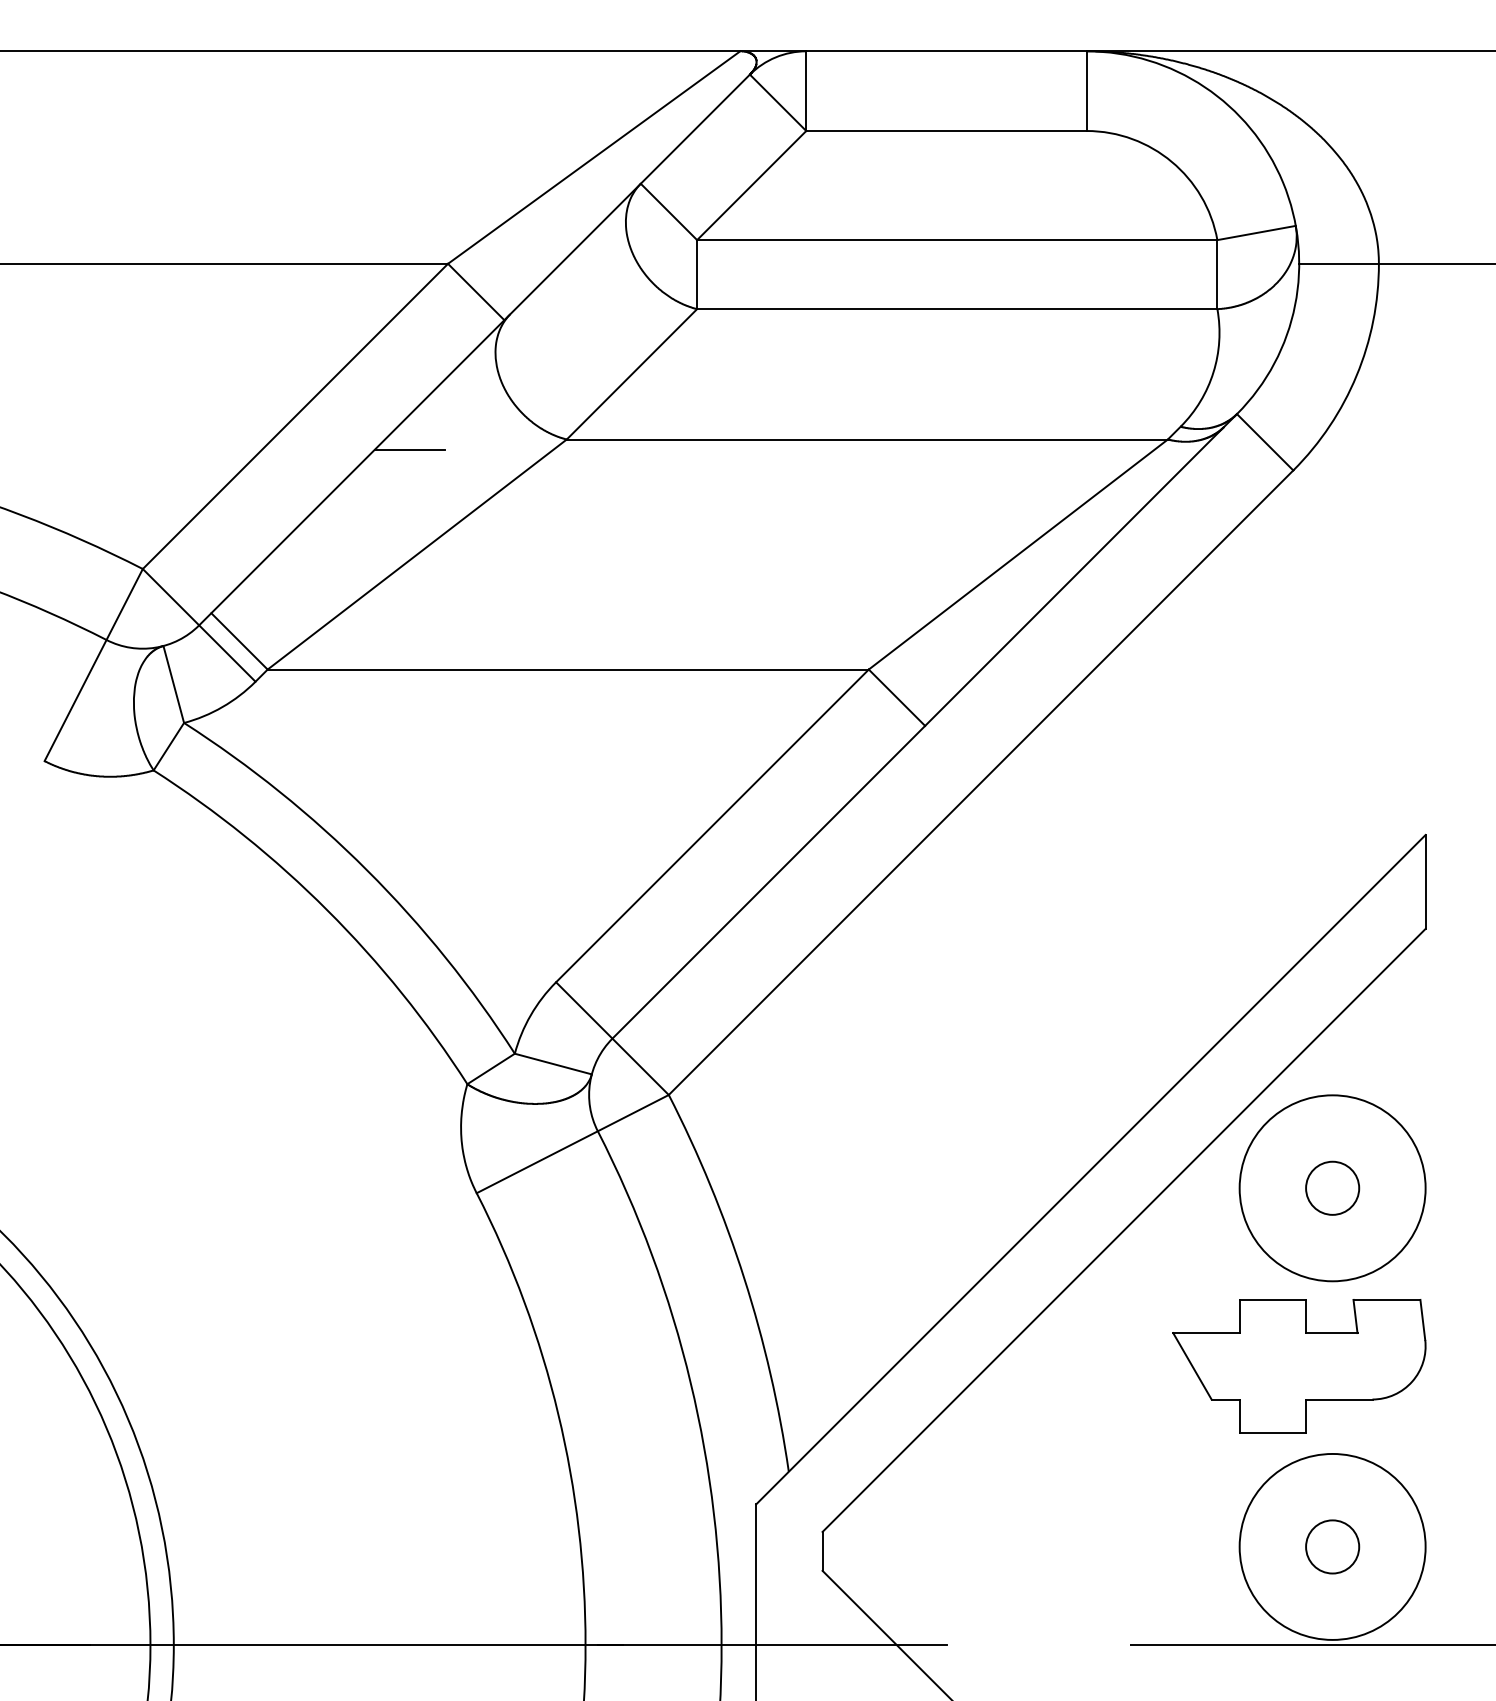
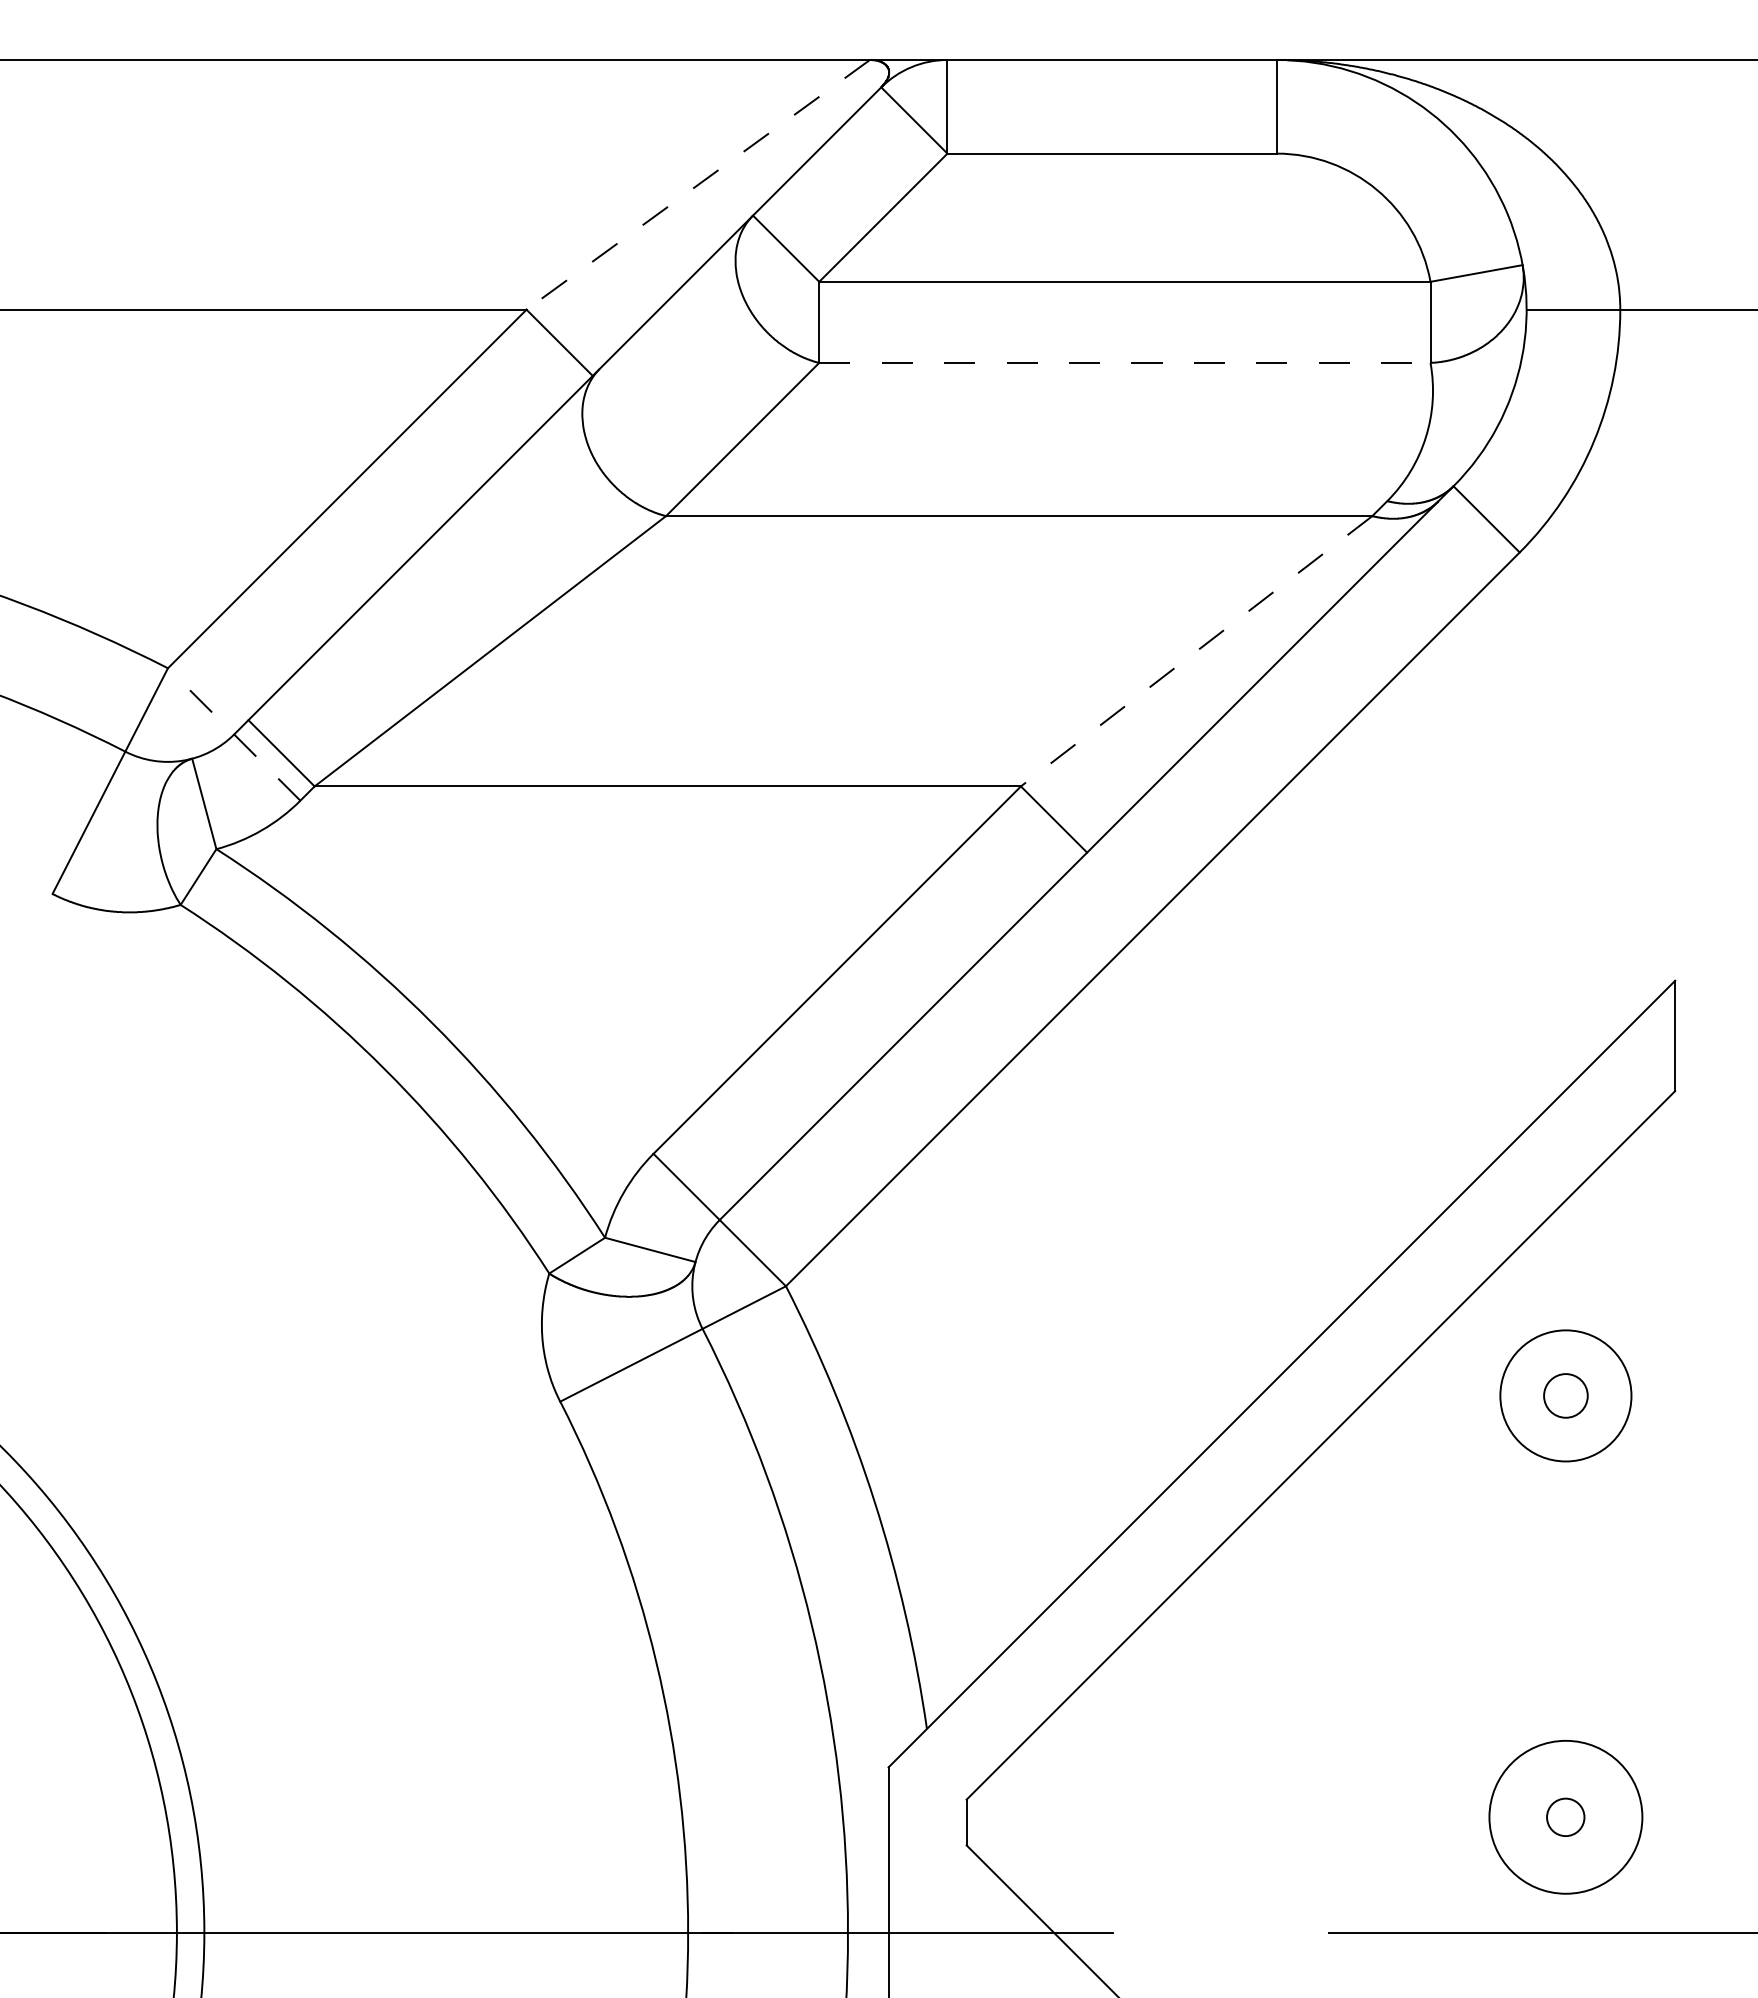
line: (593, 158) -> (697, 185), solid -> dashed
line: (956, 308) -> (1124, 362), solid -> dashed
line: (409, 450) -> (481, 528), removed
line: (1018, 554) -> (1196, 651), solid -> dashed
line: (199, 625) -> (234, 734), solid -> dashed
circle: (1332, 1187) -> (1565, 1395), size x0.6
circle: (1332, 1187) -> (1565, 1395), size x0.7
part: (1299, 1365) -> (1526, 1604), removed
circle: (1332, 1547) -> (1565, 1817), size x0.6
circle: (1332, 1547) -> (1565, 1817), size x0.7

